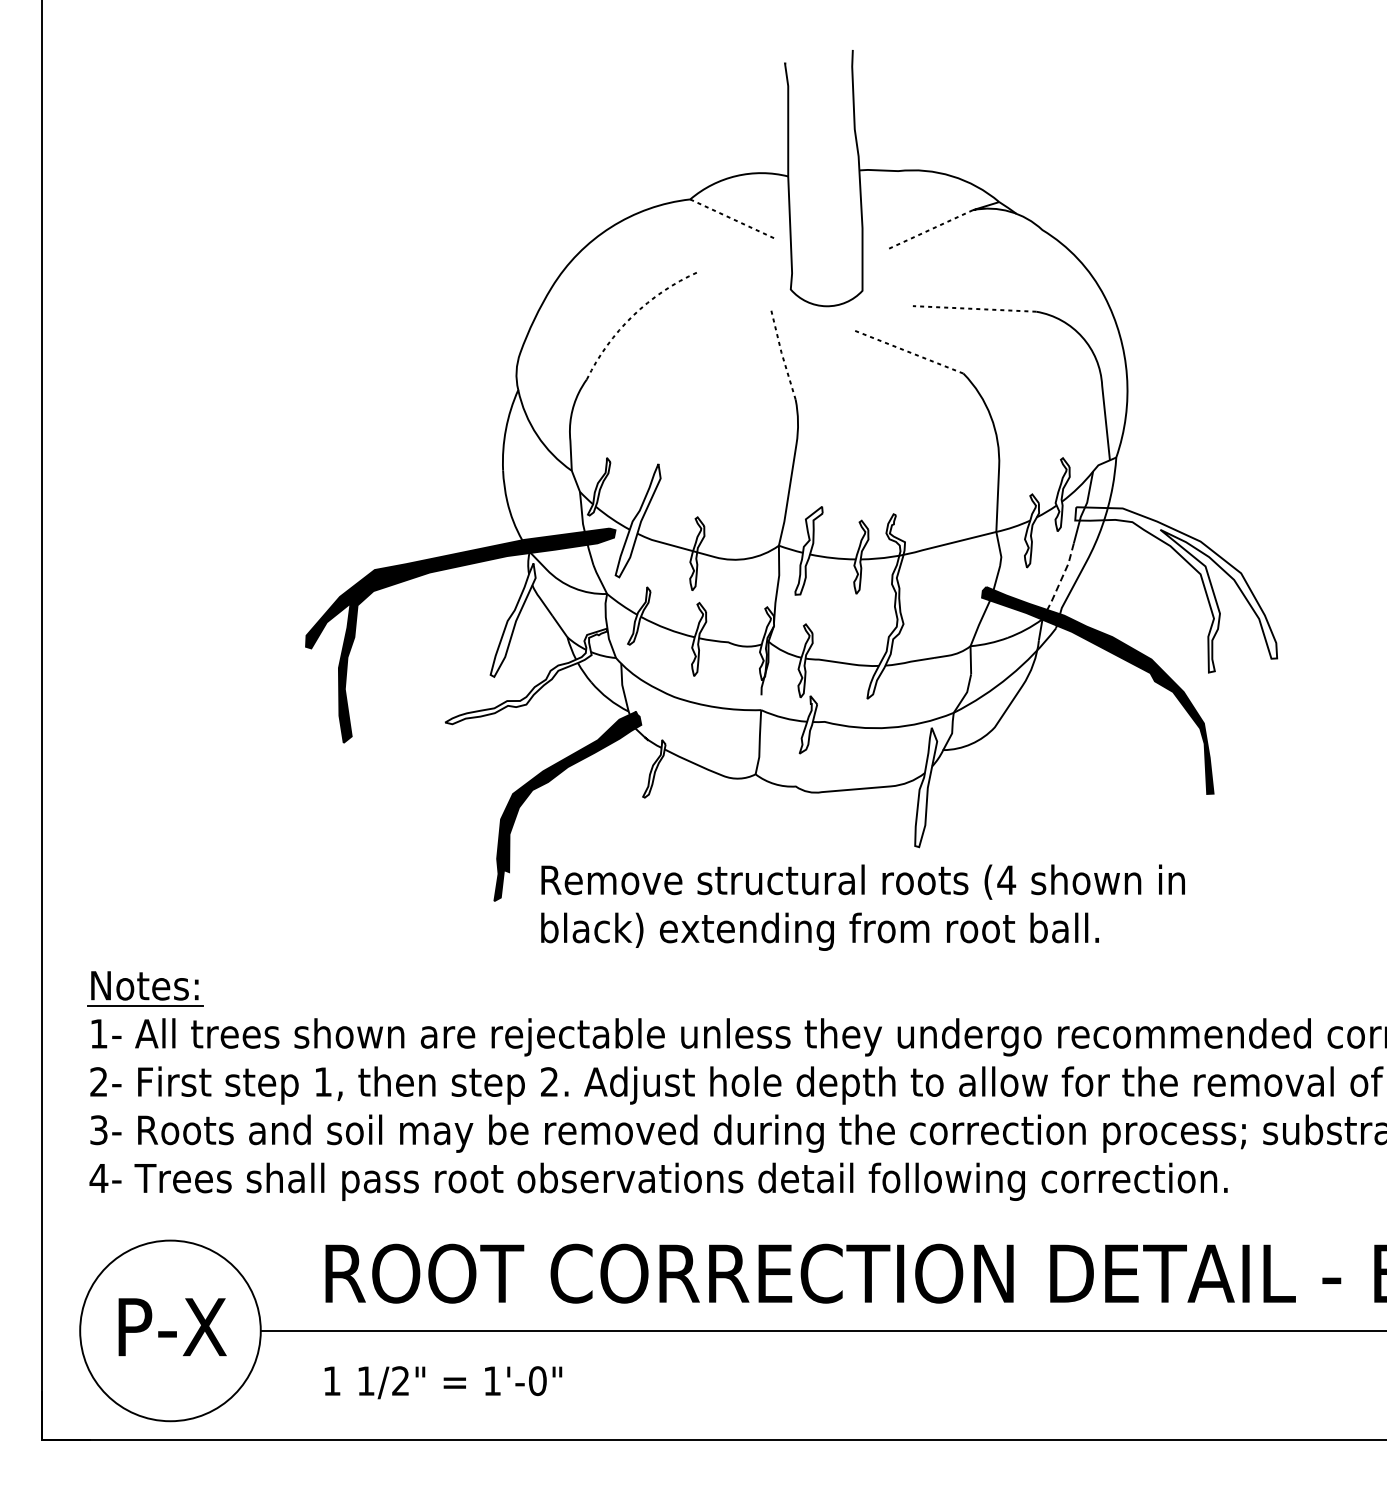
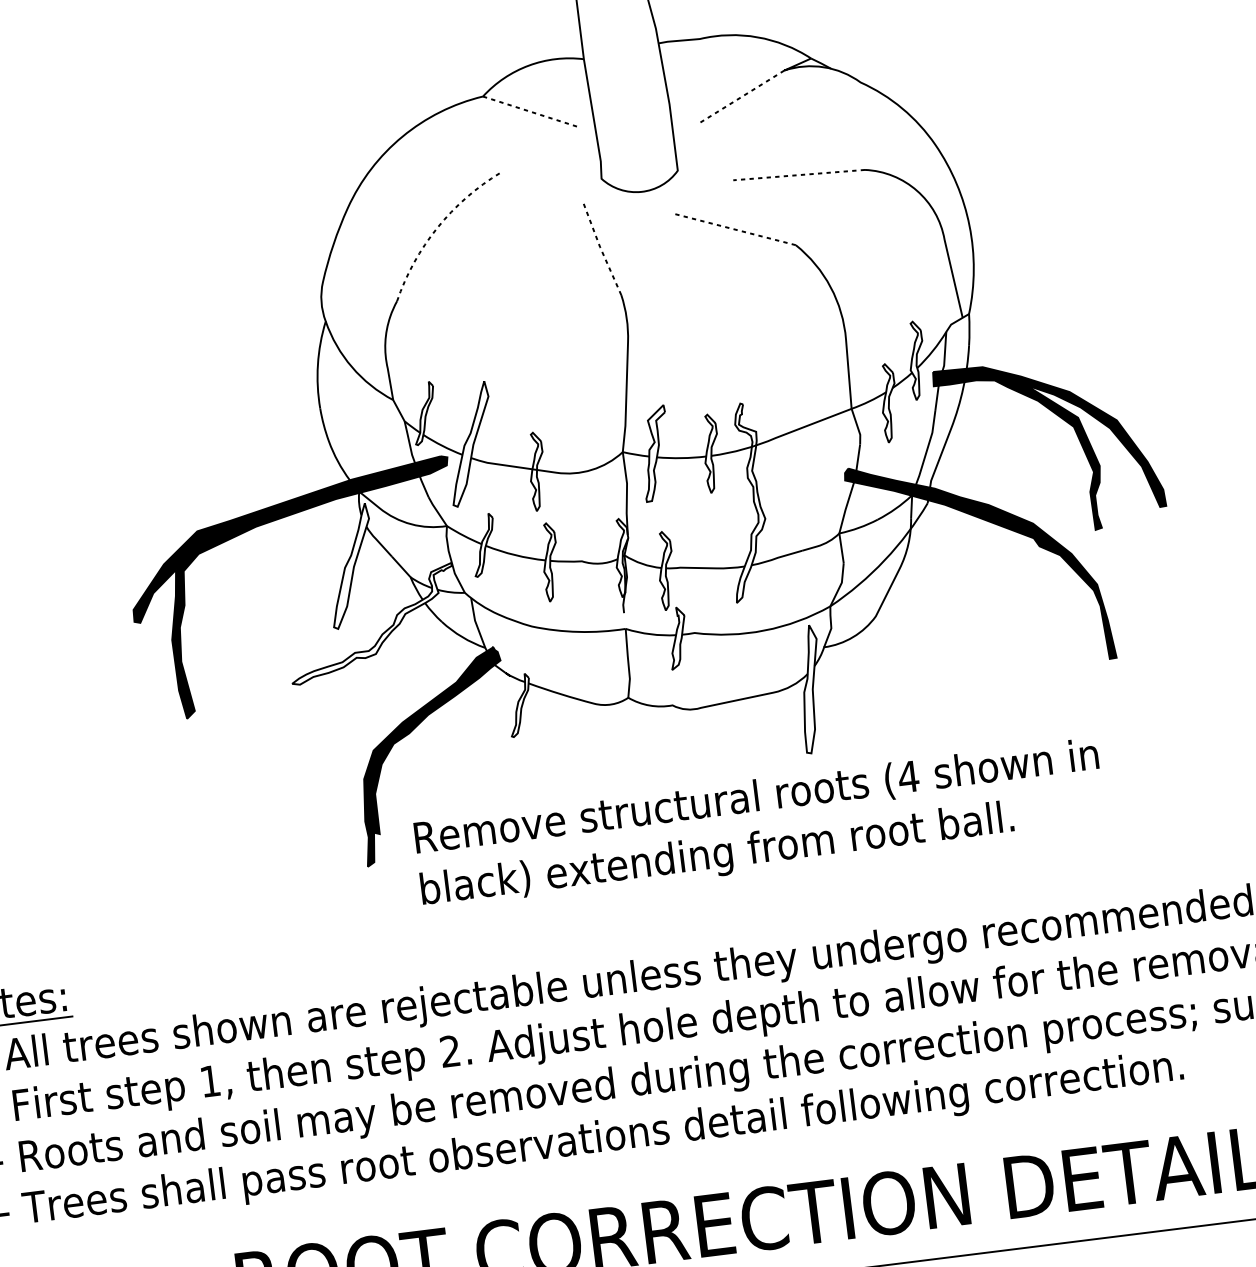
line: (1062, 577) -> (927, 448), dashed -> solid
fill: (1176, 589) -> (1050, 446), added

